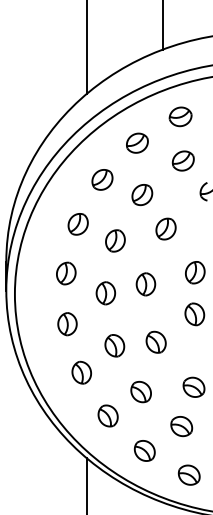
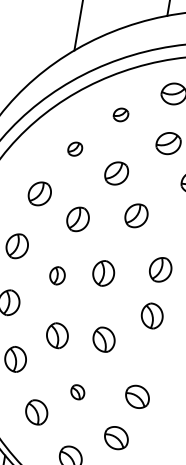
part: (137, 142) -> (121, 114), size x0.6
part: (102, 179) -> (75, 148), size x0.6
part: (105, 293) -> (57, 275), size x0.7
part: (140, 392) -> (77, 392), size x0.6

